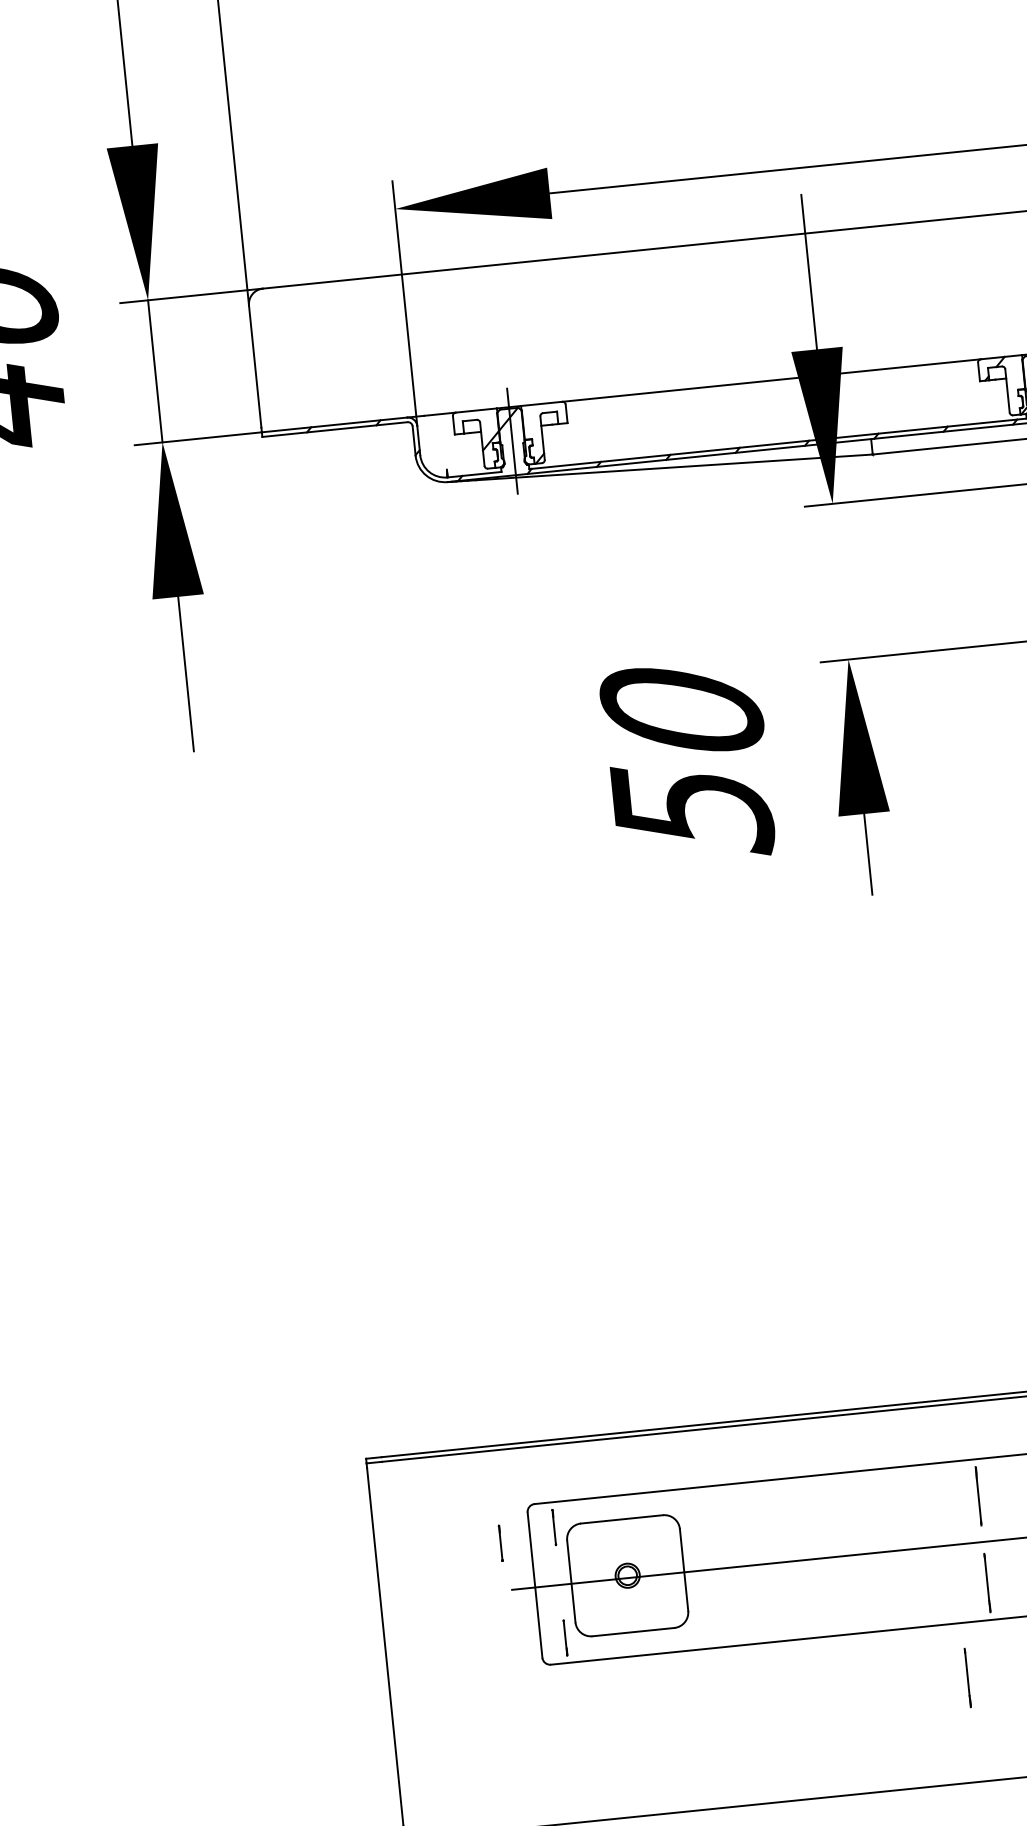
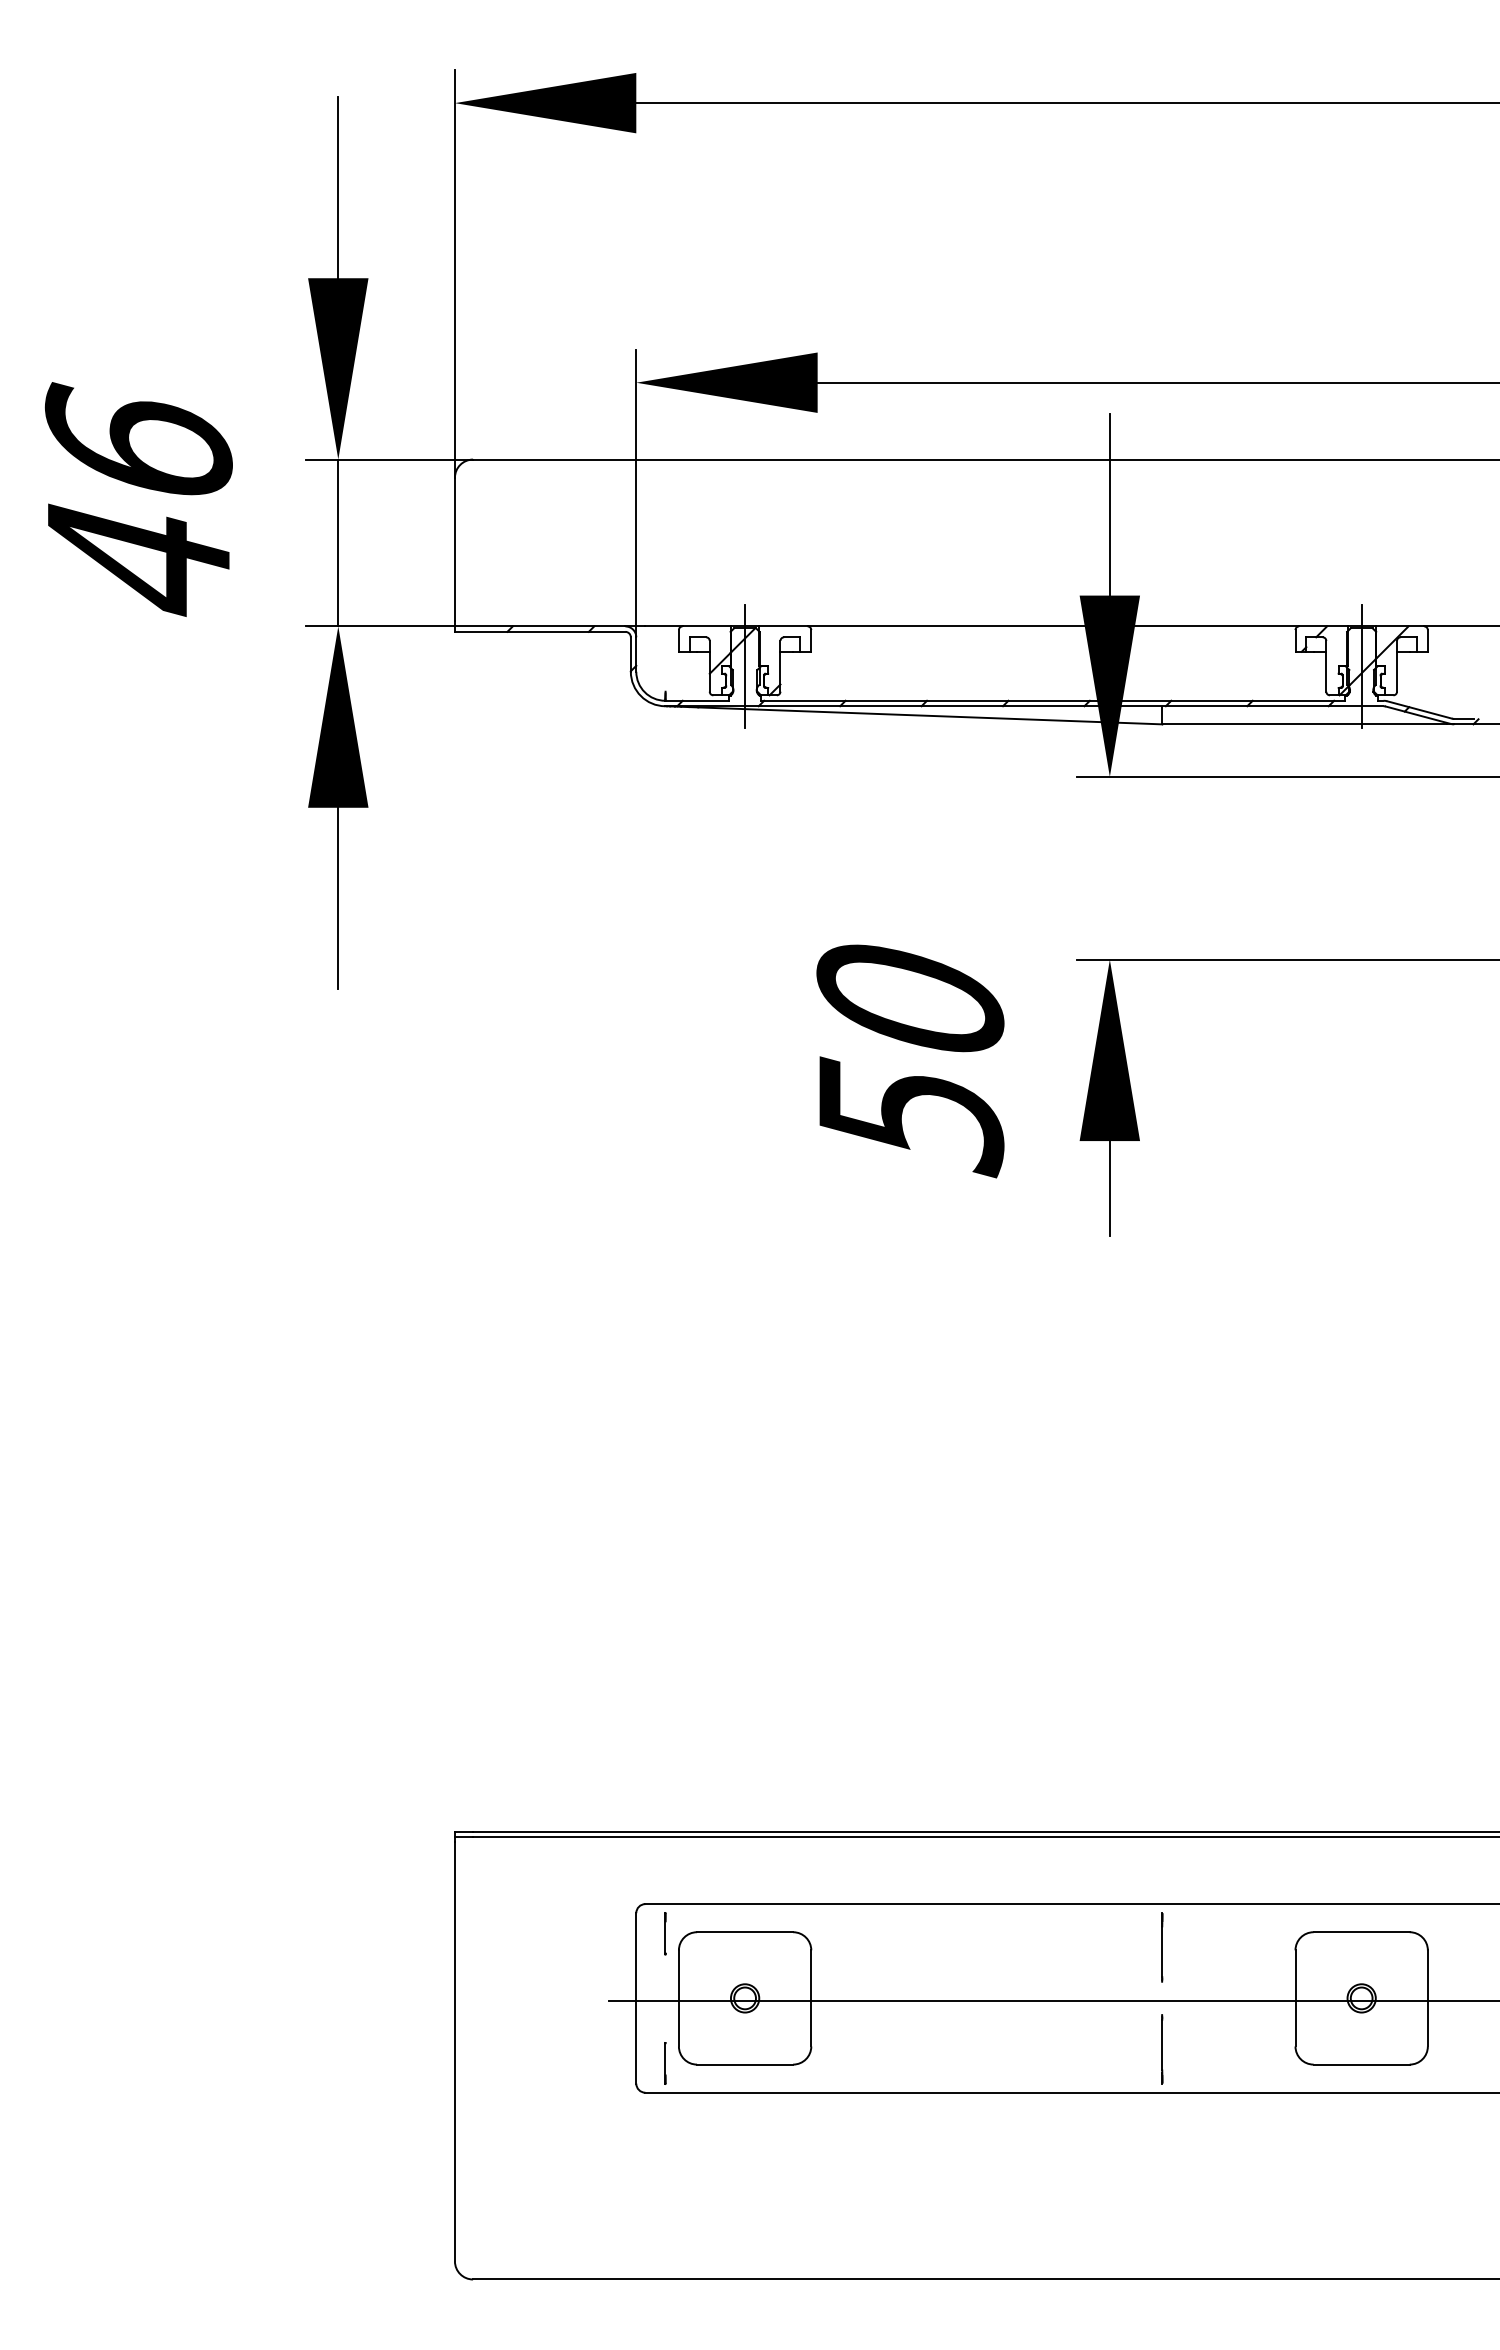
line: (500, 1543) -> (601, 1945), removed
line: (968, 1678) -> (1128, 2157), removed

